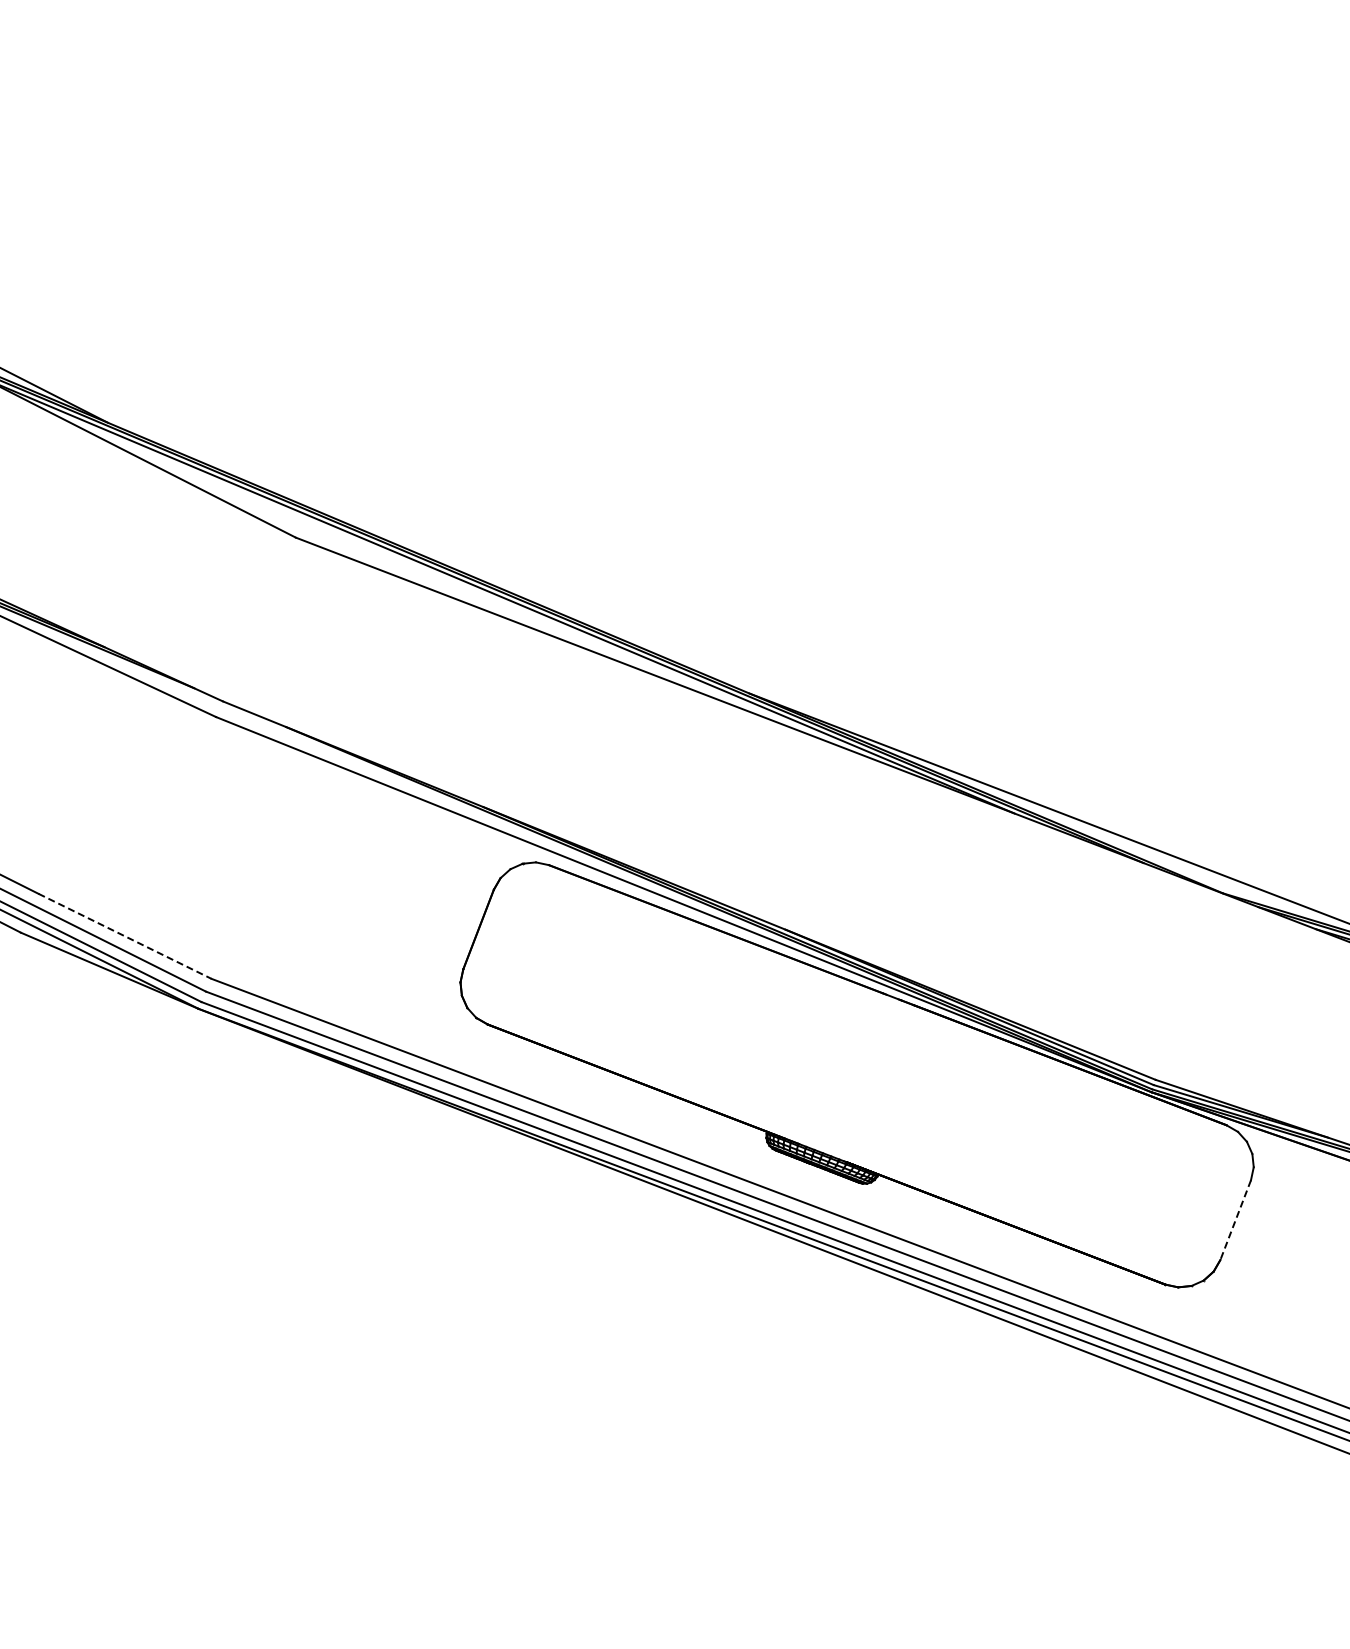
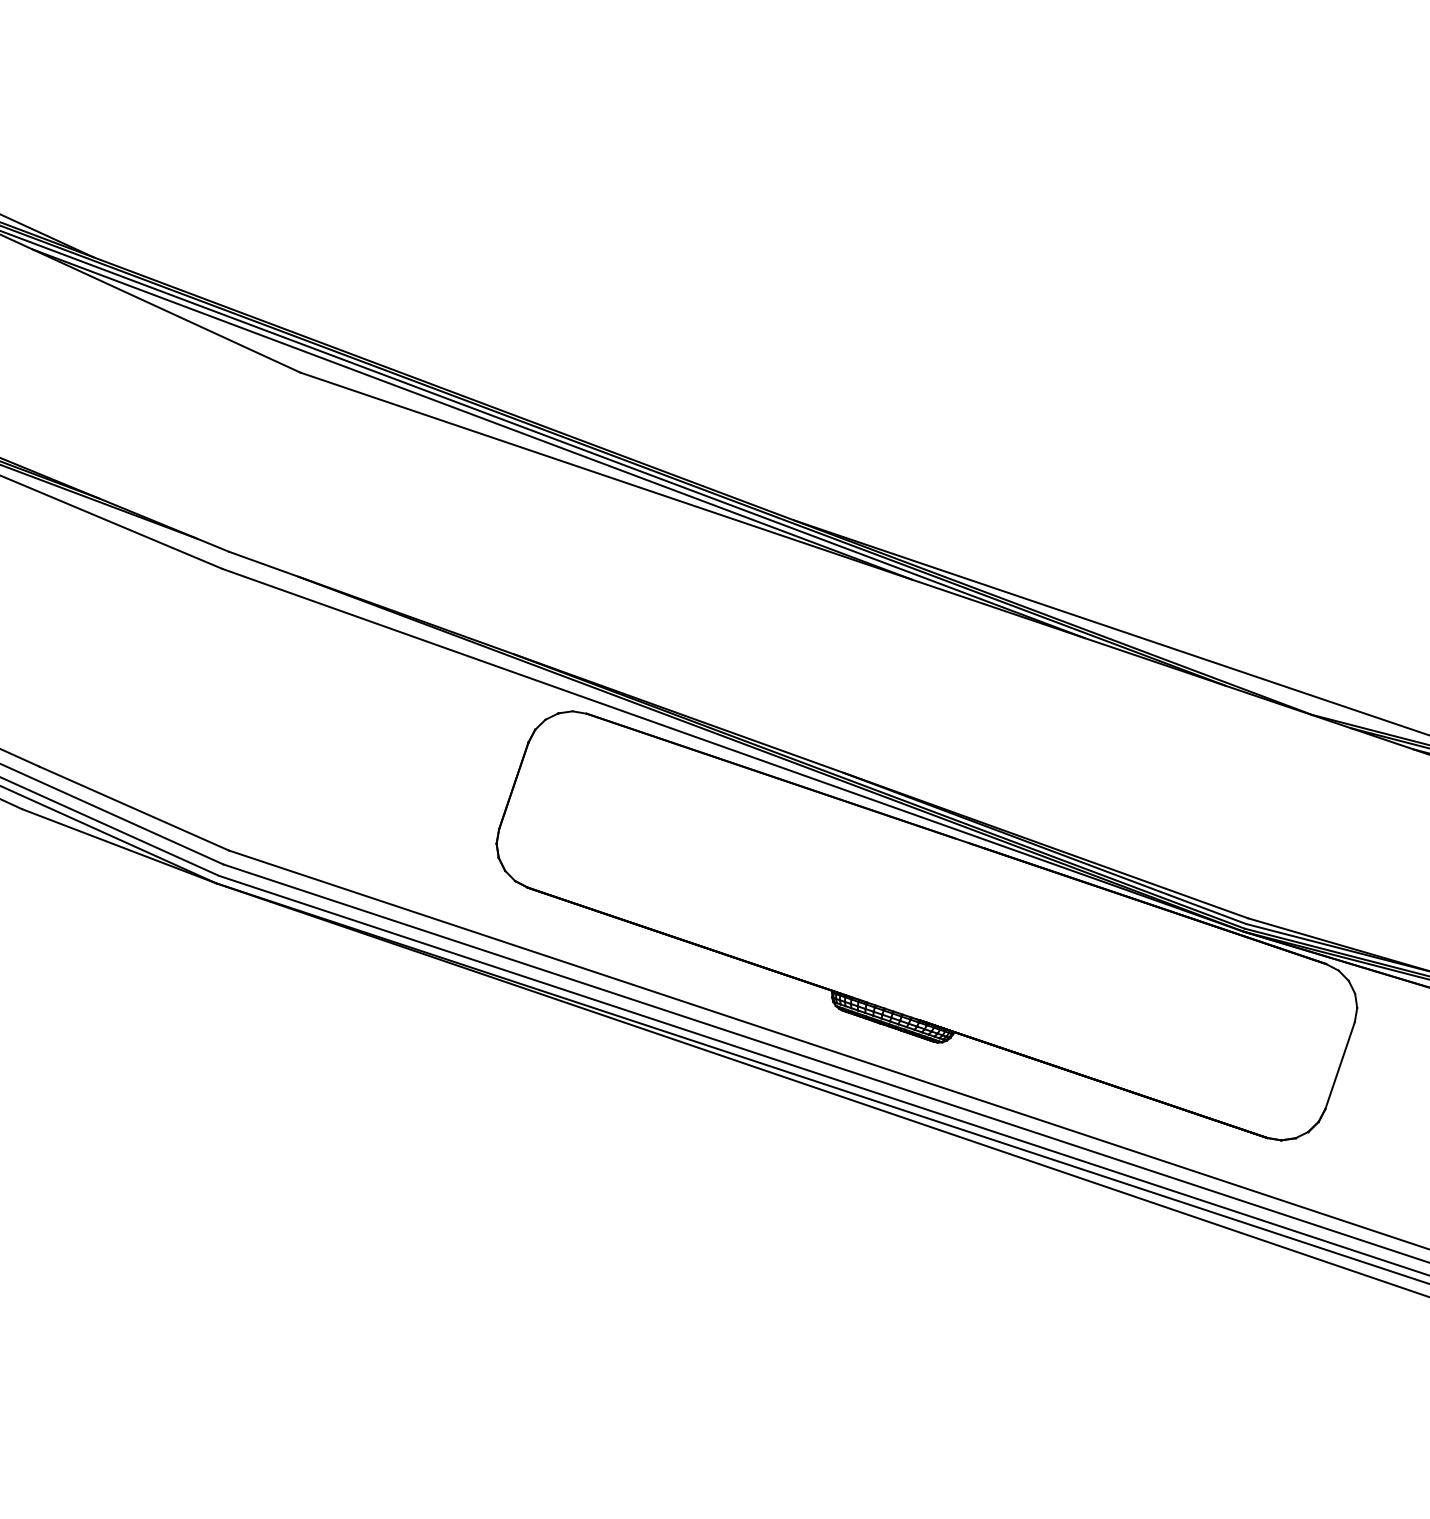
line: (453, 582) -> (471, 414), added
line: (125, 936) -> (134, 808), dashed -> solid
line: (1235, 1220) -> (1339, 1066), dashed -> solid

